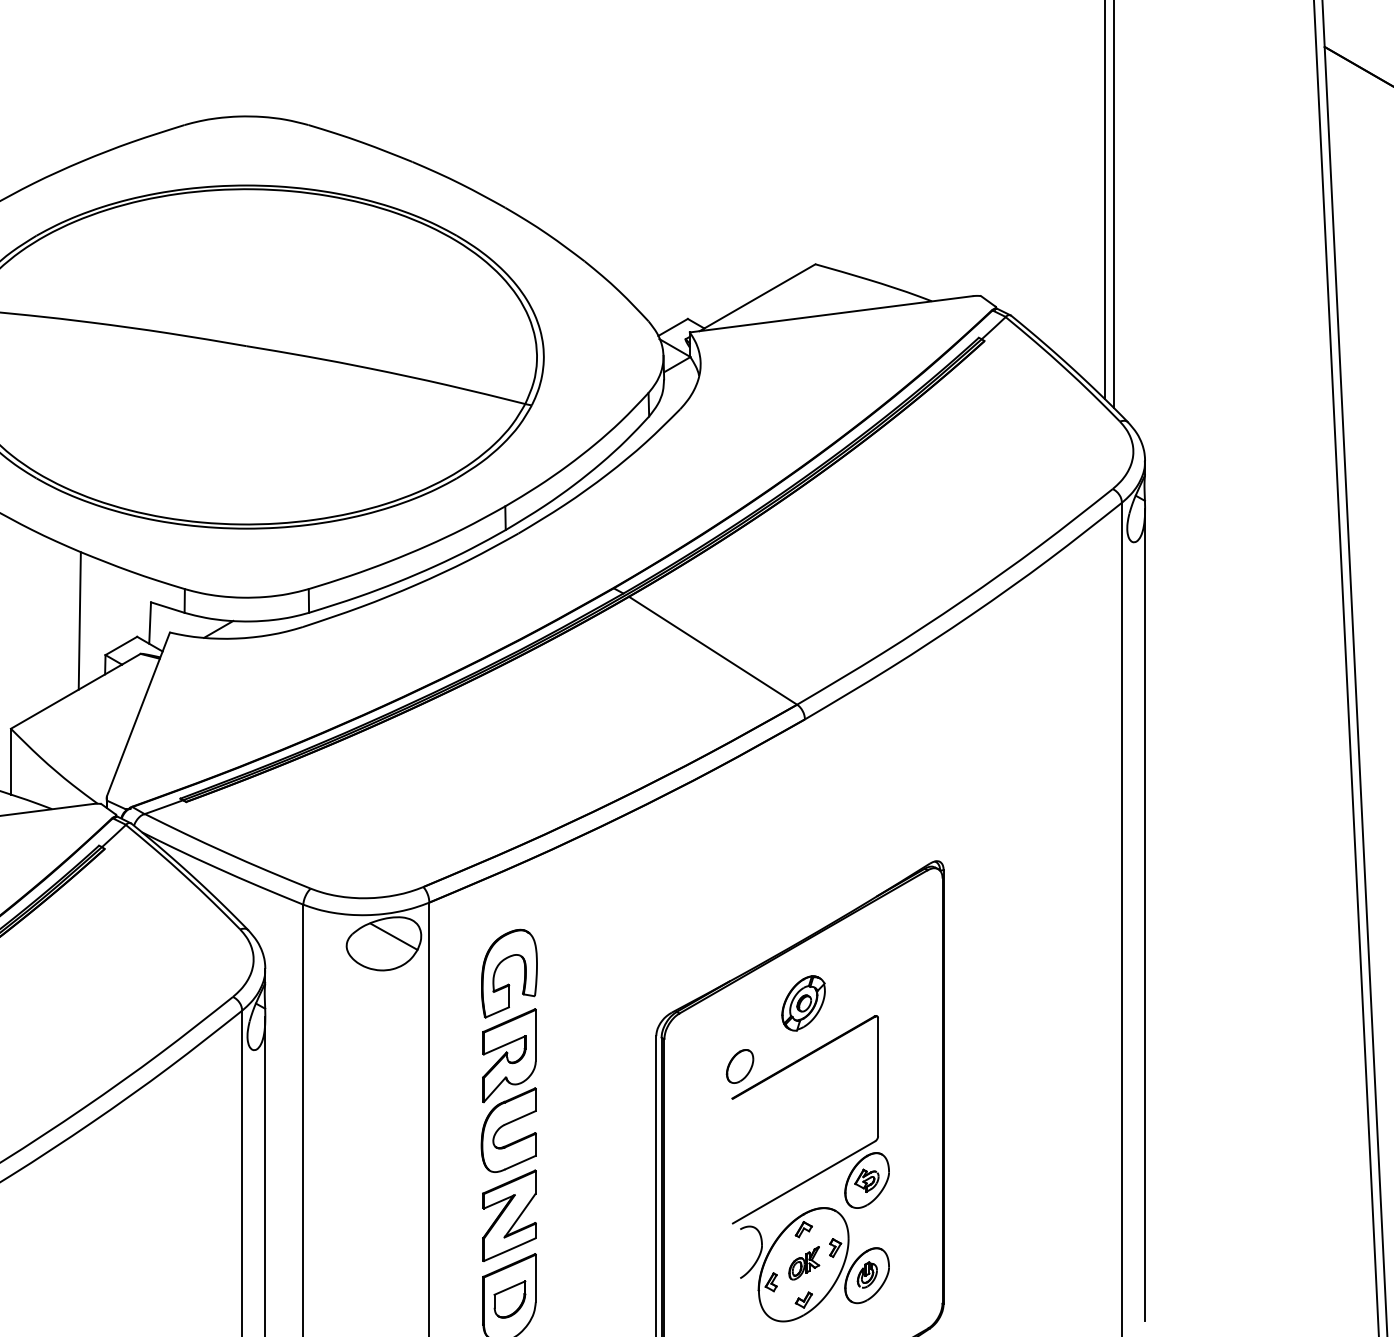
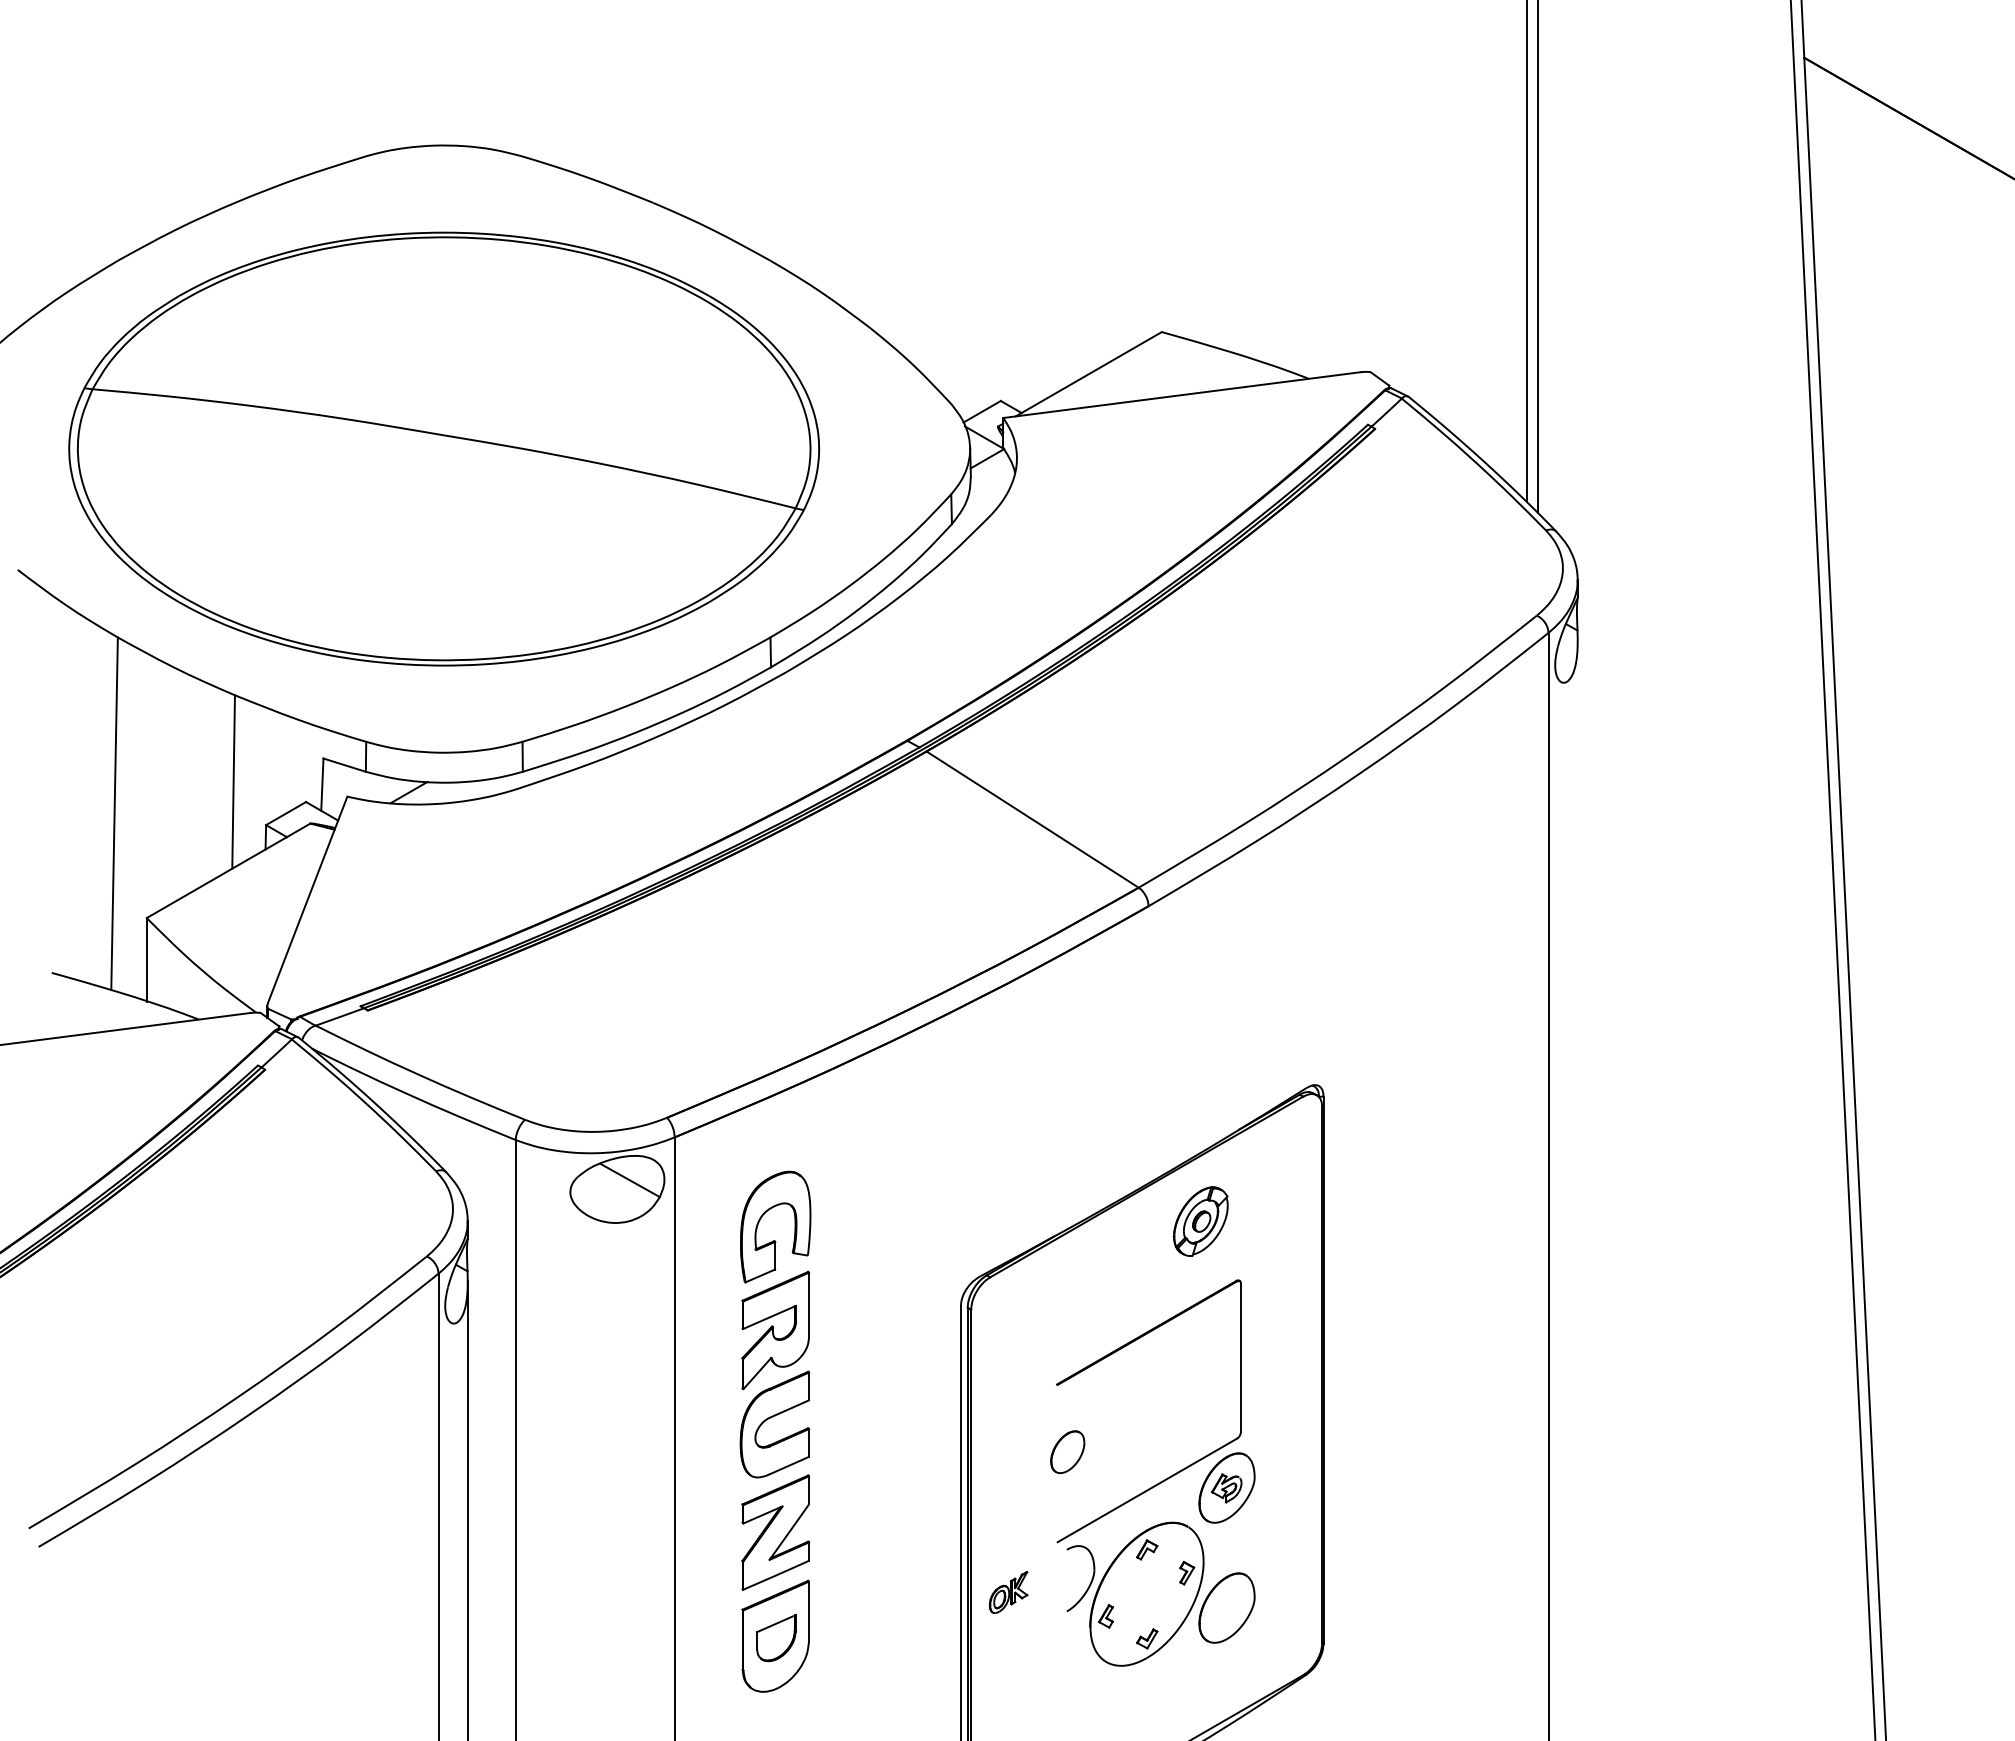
line: (1144, 914) -> (1577, 1152), removed
part: (803, 1003) -> (1200, 1221), moved
part: (739, 1065) -> (1067, 1451), moved
part: (804, 1263) -> (1008, 1592), moved
part: (867, 1275) -> (1227, 1607), removed

